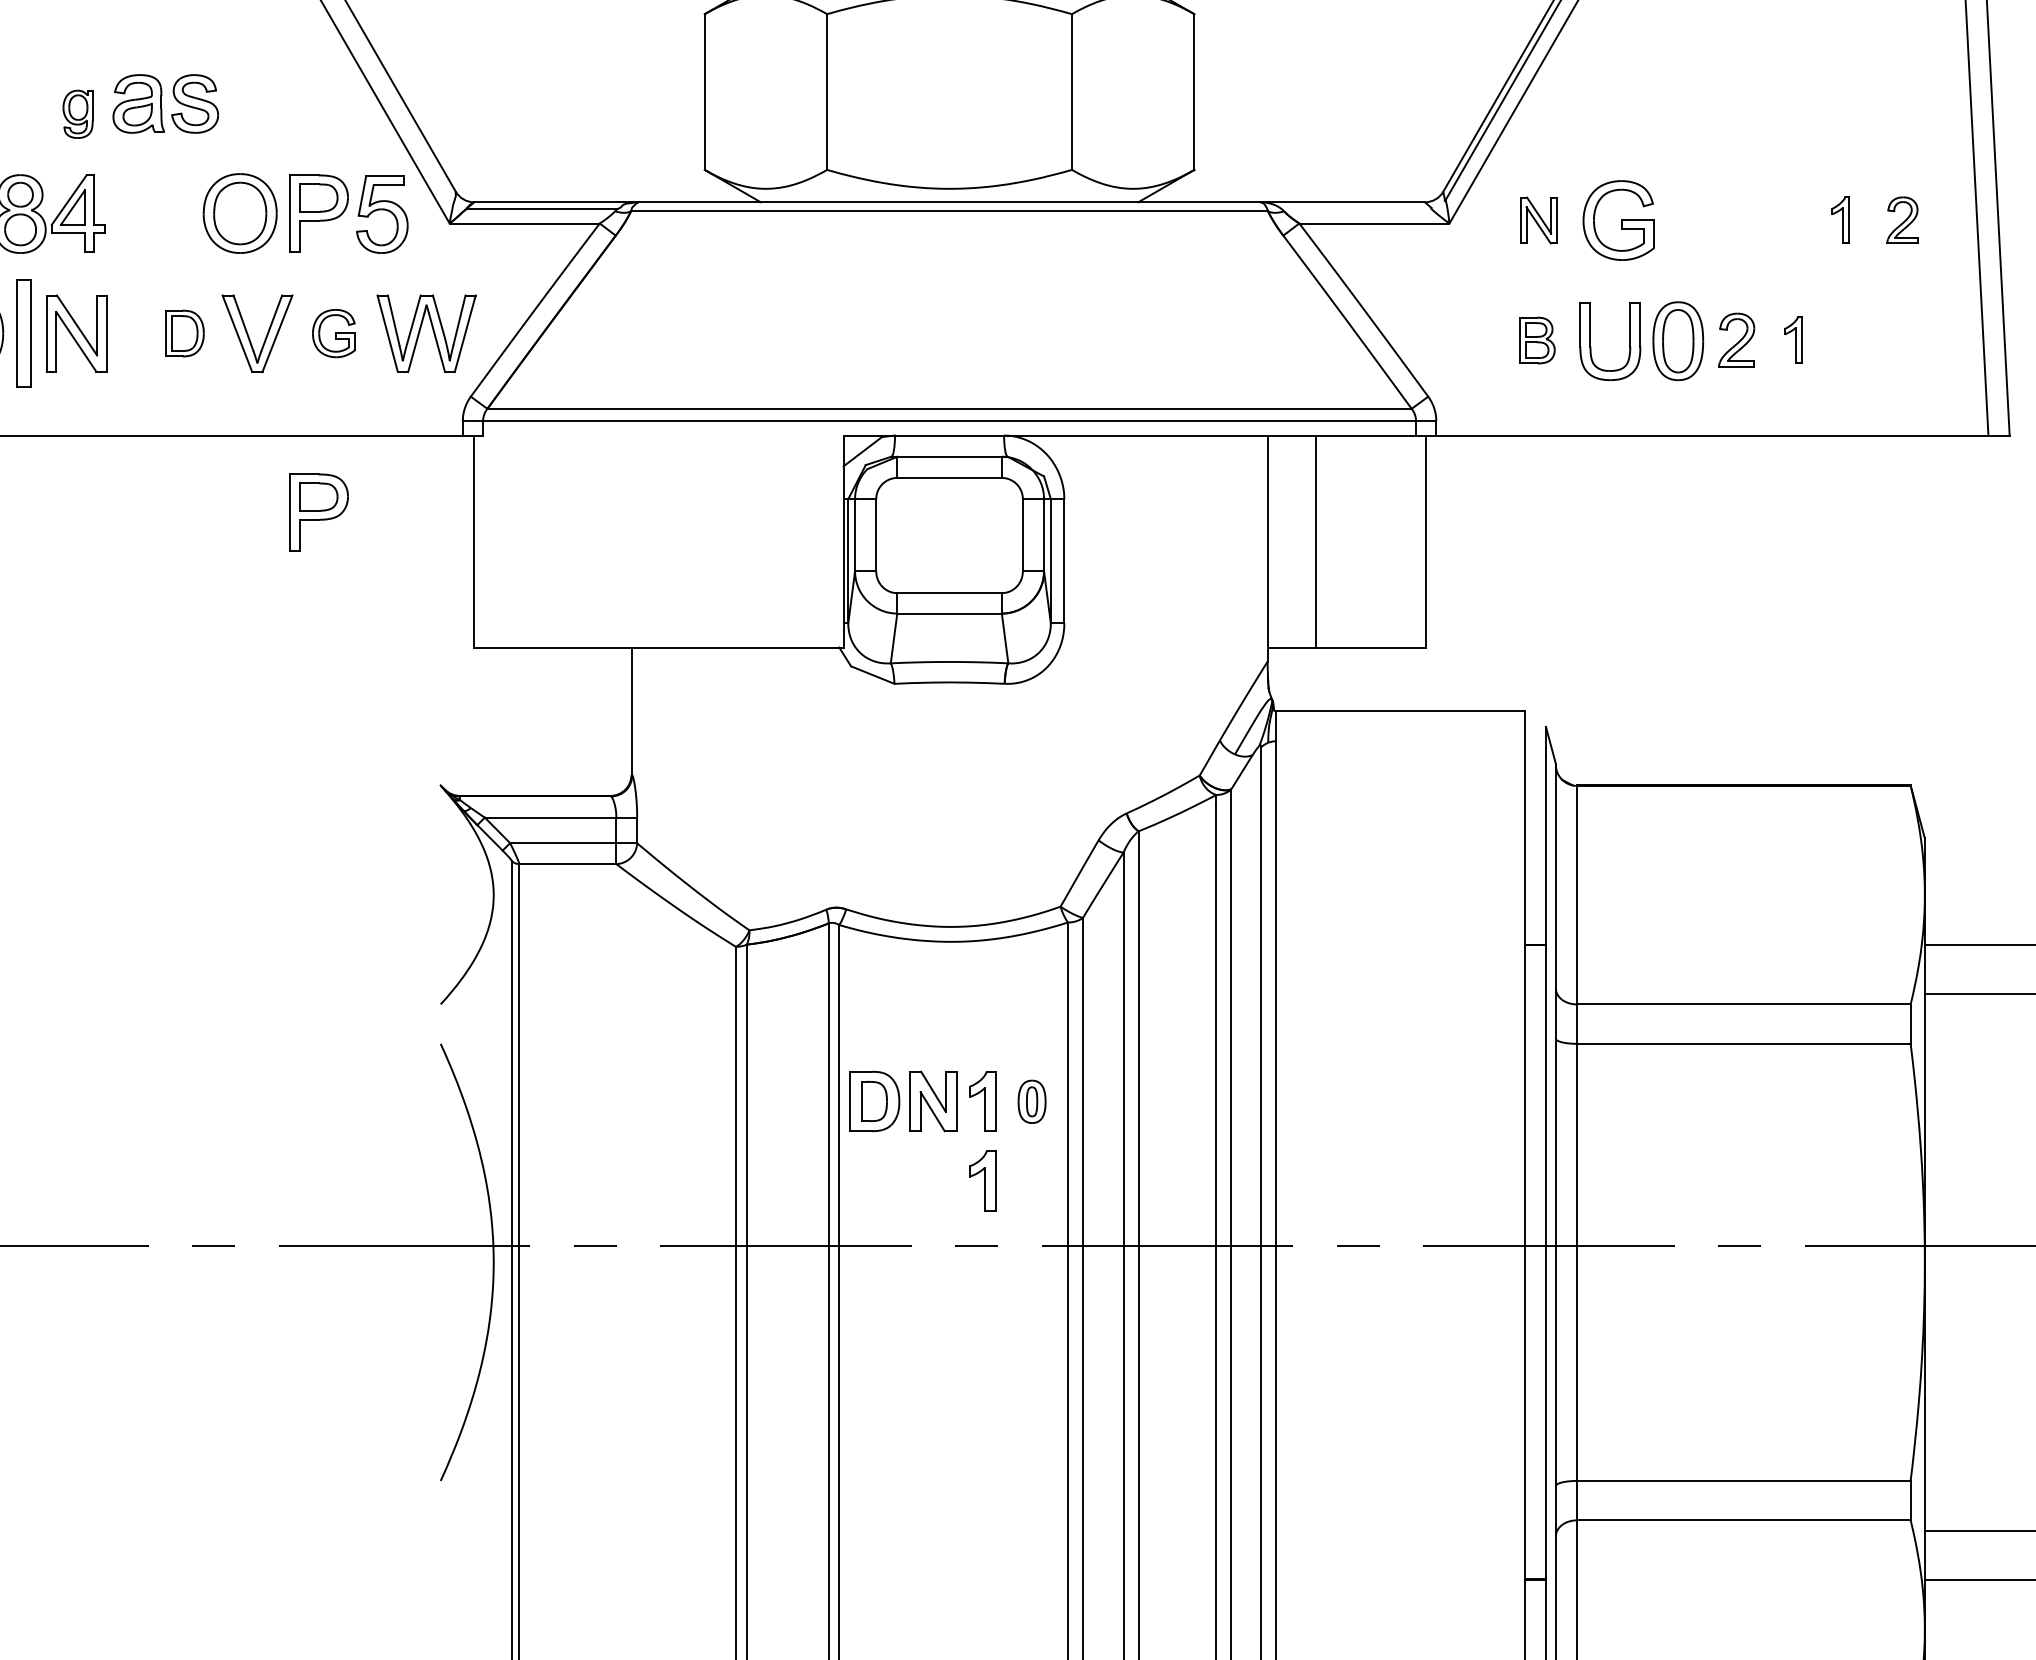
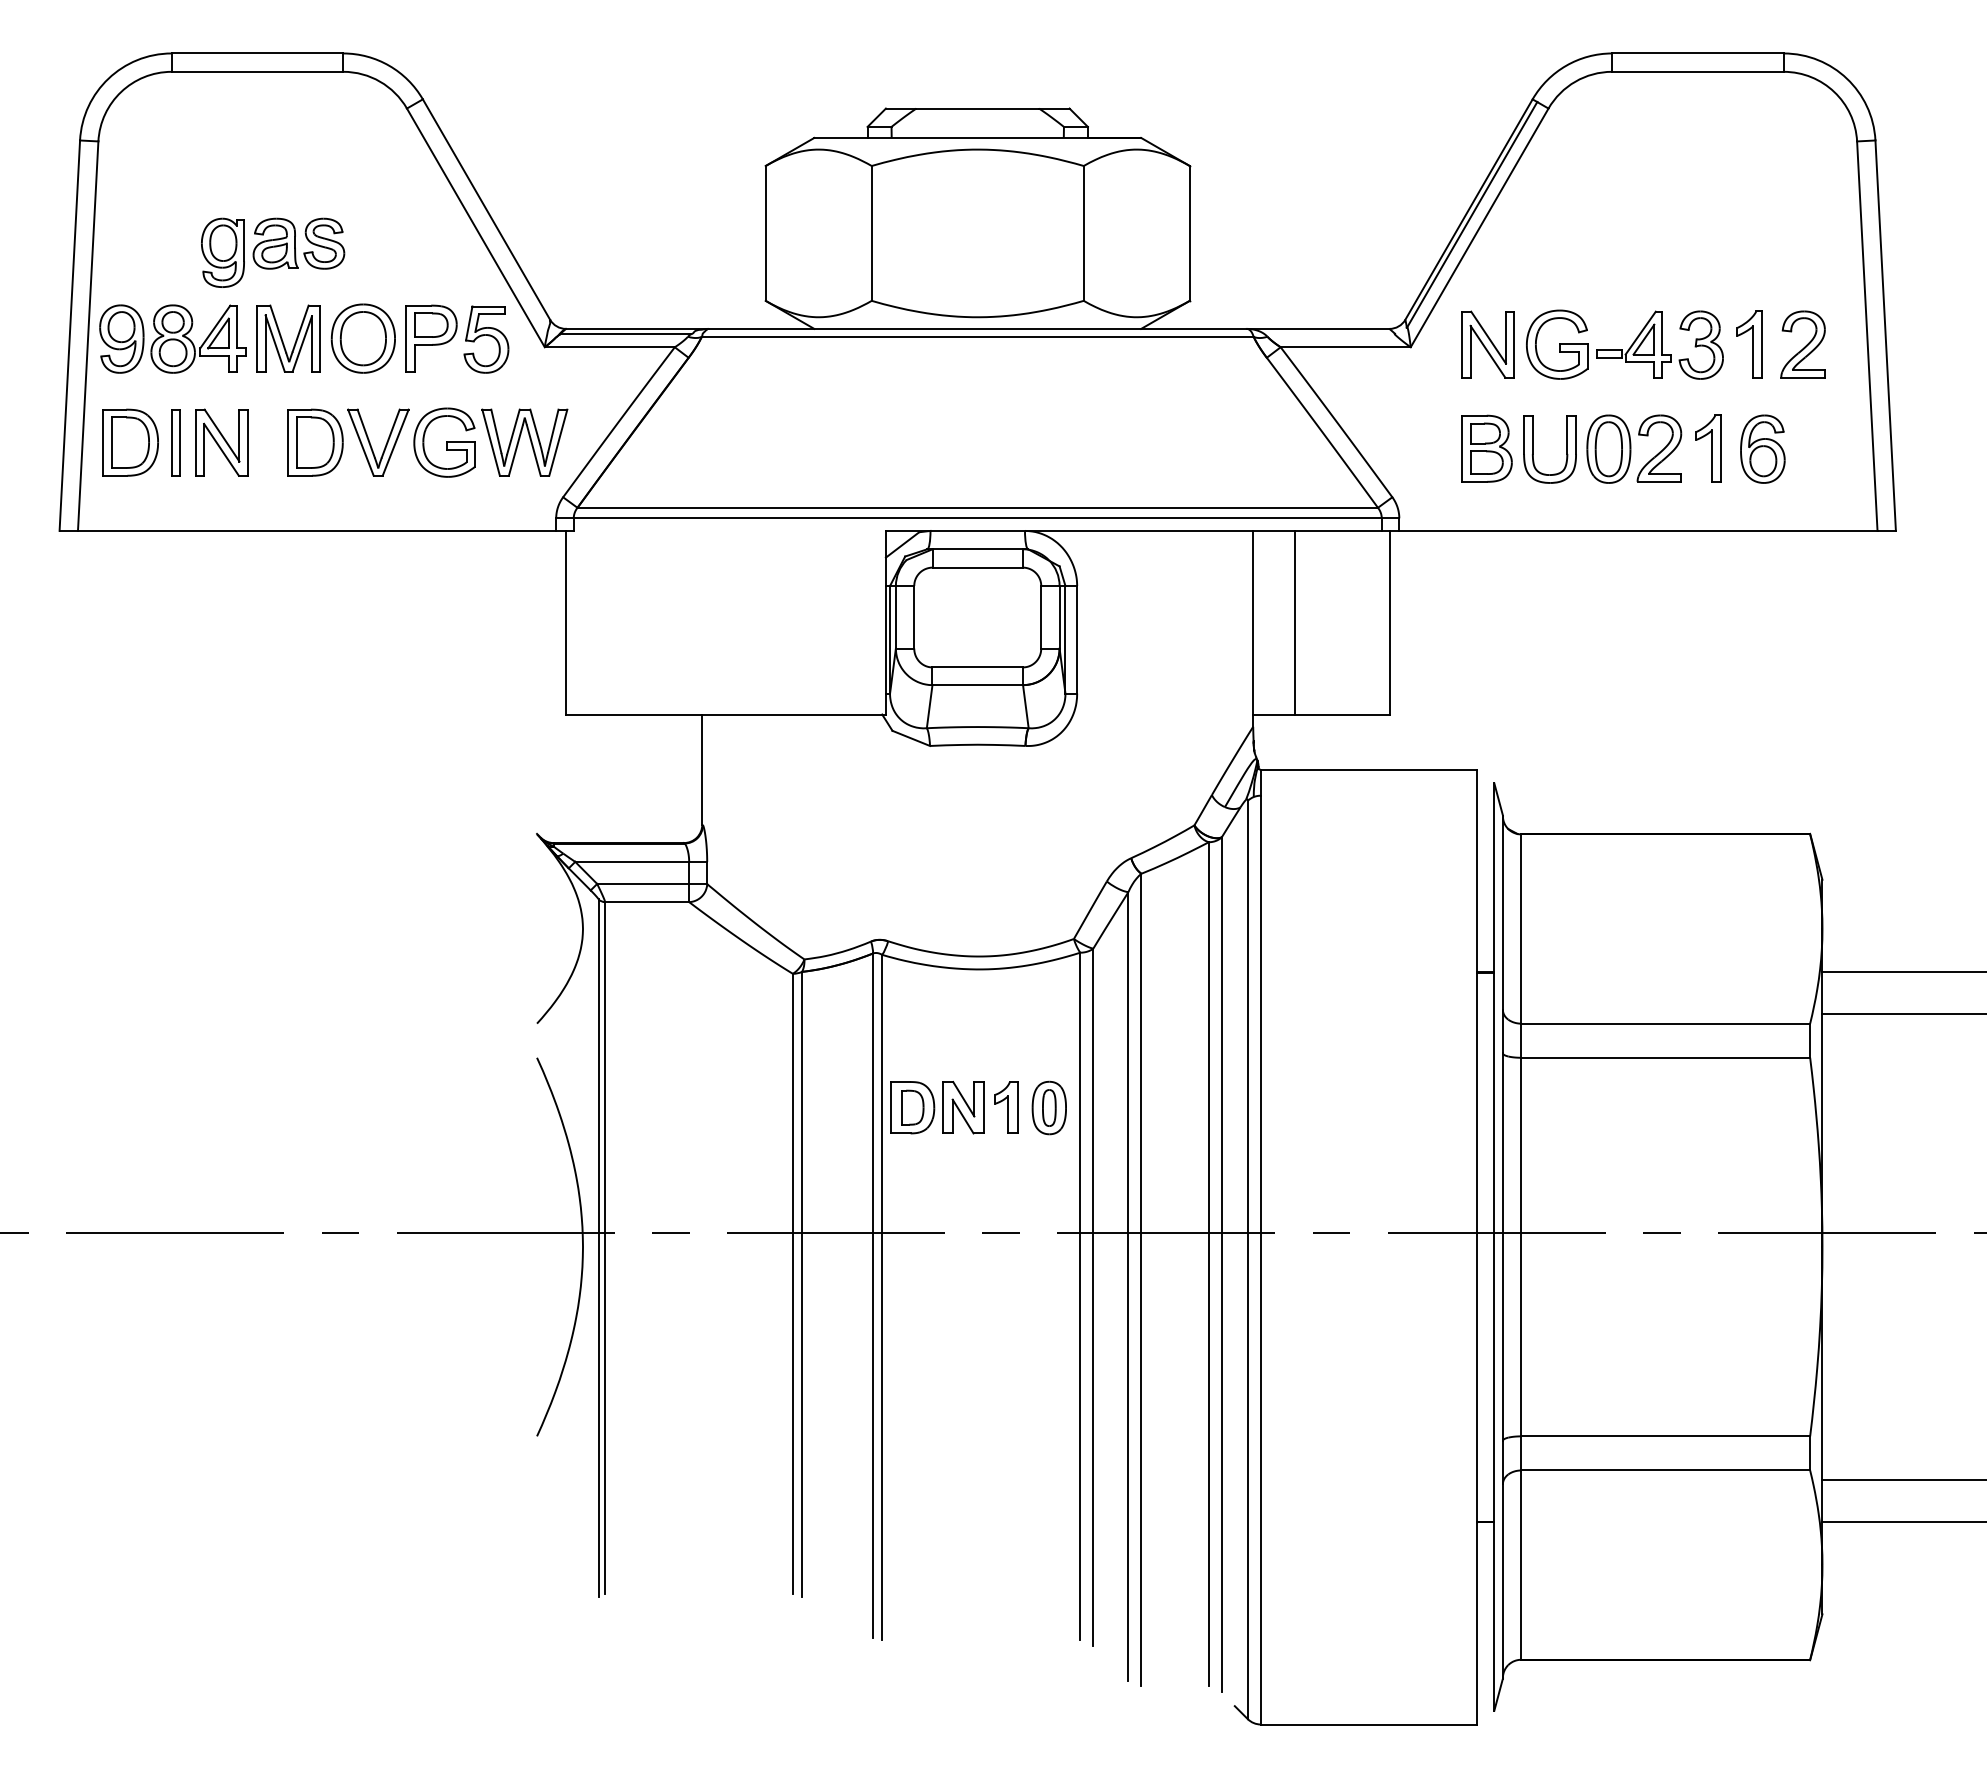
part: (77, 114) -> (222, 252), size x1.67
part: (153, 213) -> (288, 338), added
part: (1538, 220) -> (1487, 344), size x1.67
part: (1736, 220) -> (1659, 344), added
part: (1840, 220) -> (1749, 344), size x1.67
part: (1901, 220) -> (1802, 344), size x1.67
part: (23, 333) -> (175, 442), size x0.71
part: (184, 333) -> (315, 442), size x1.67
part: (333, 333) -> (444, 442), size x1.67
part: (1536, 340) -> (1486, 448), size x1.67
part: (1736, 340) -> (1659, 448), size x1.43
part: (1793, 340) -> (1708, 448), size x1.67
part: (1855, 340) -> (1762, 448), added
part: (318, 512) -> (431, 597), removed
part: (1031, 1101) -> (1048, 1107), size x1.43
part: (982, 1180) -> (1006, 1176), removed

